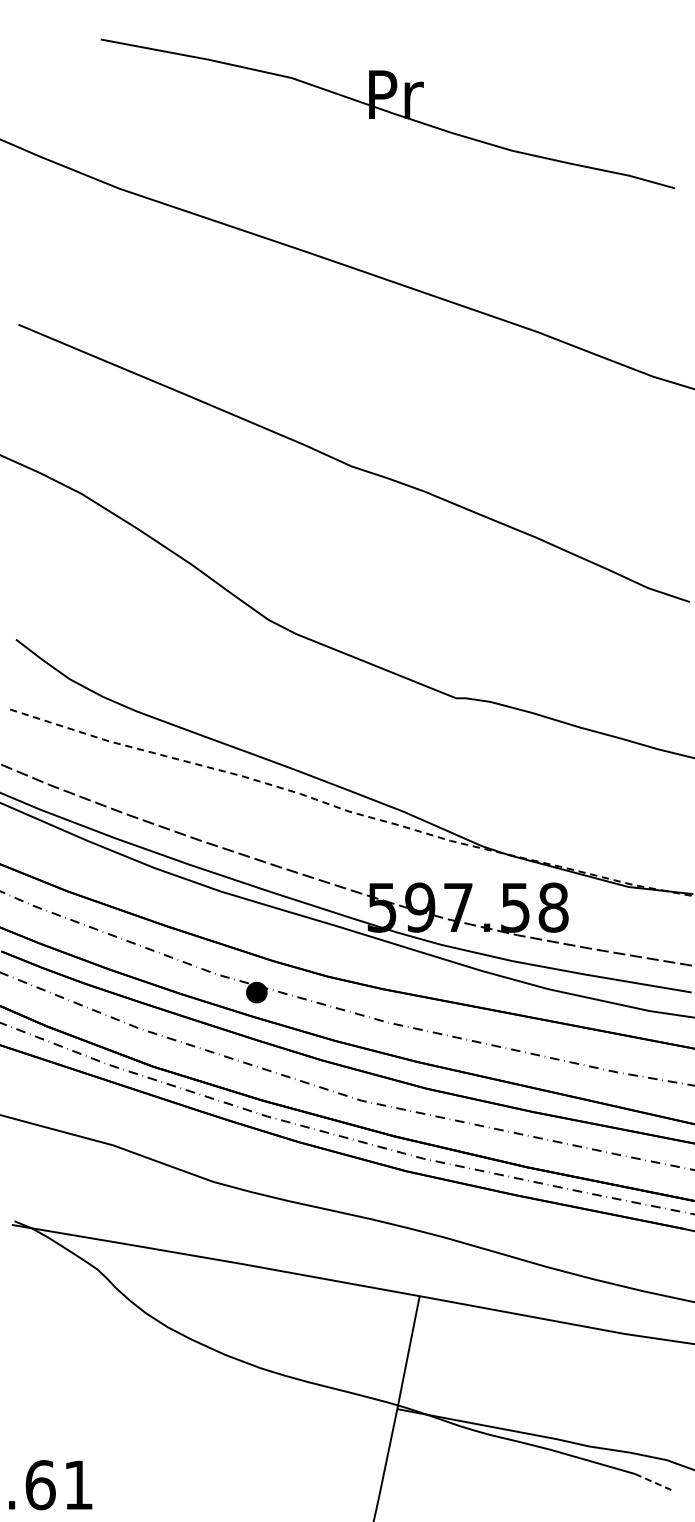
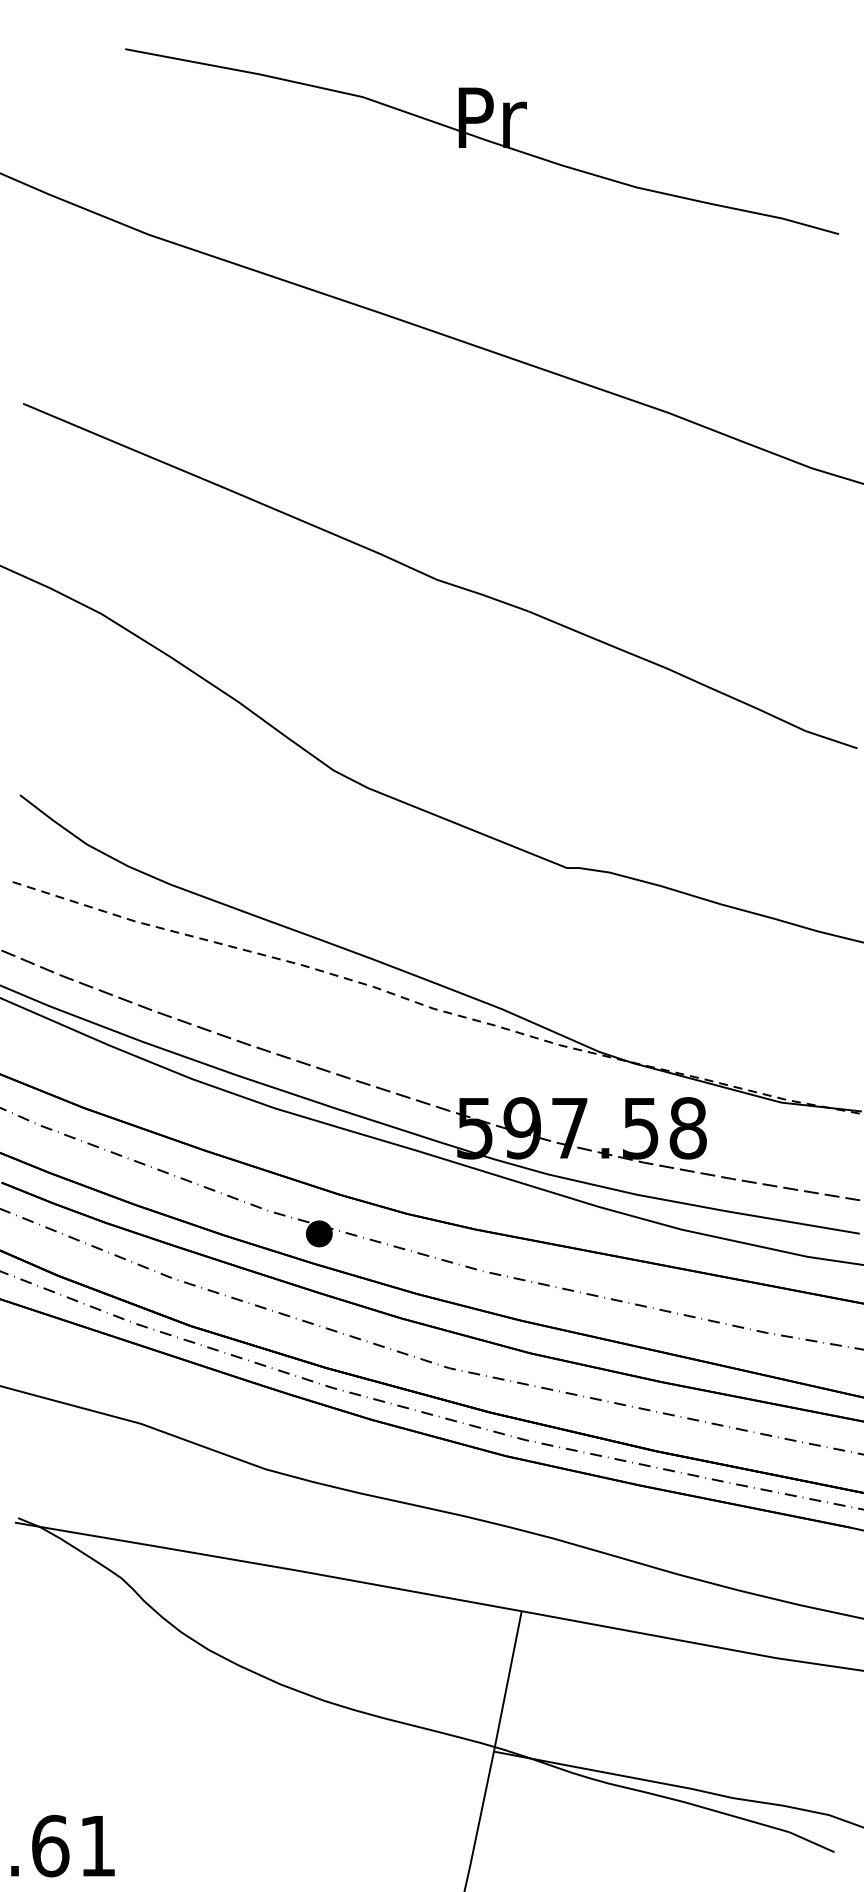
line: (653, 1482) -> (812, 1842), dashed -> solid

